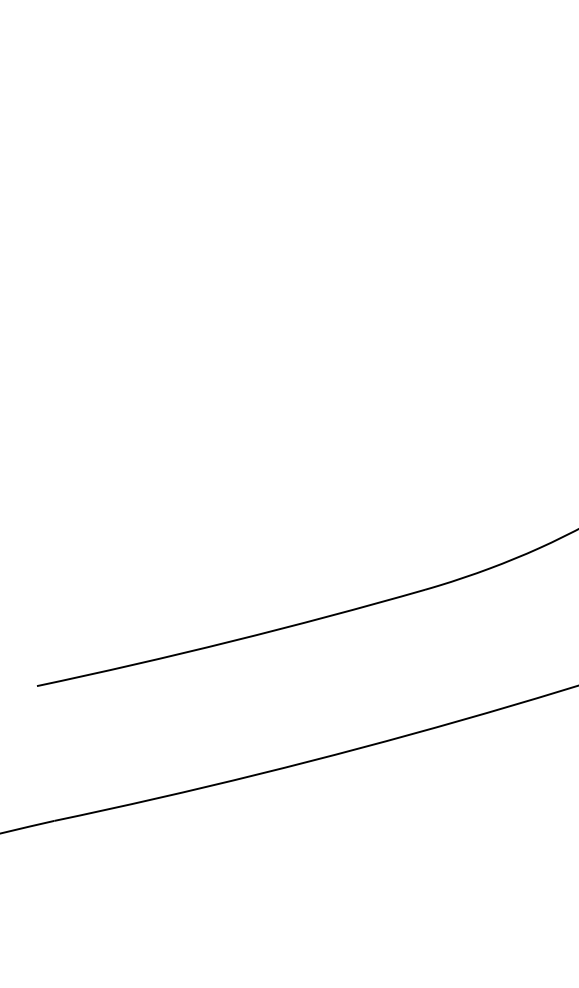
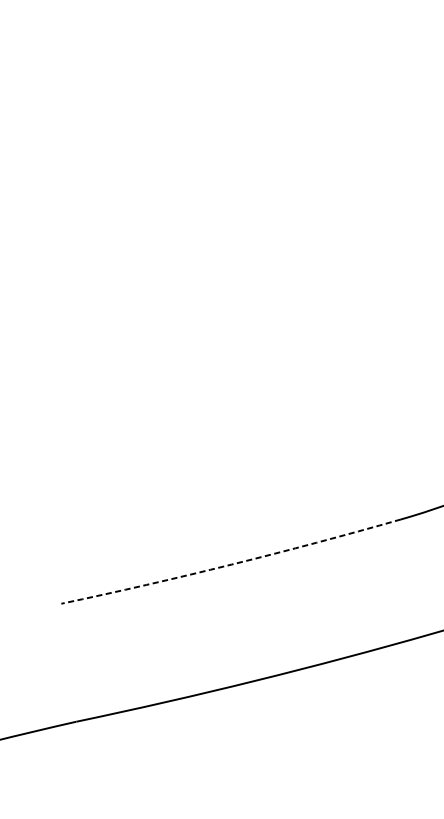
arc: (231, 641) -> (231, 564), solid -> dashed

